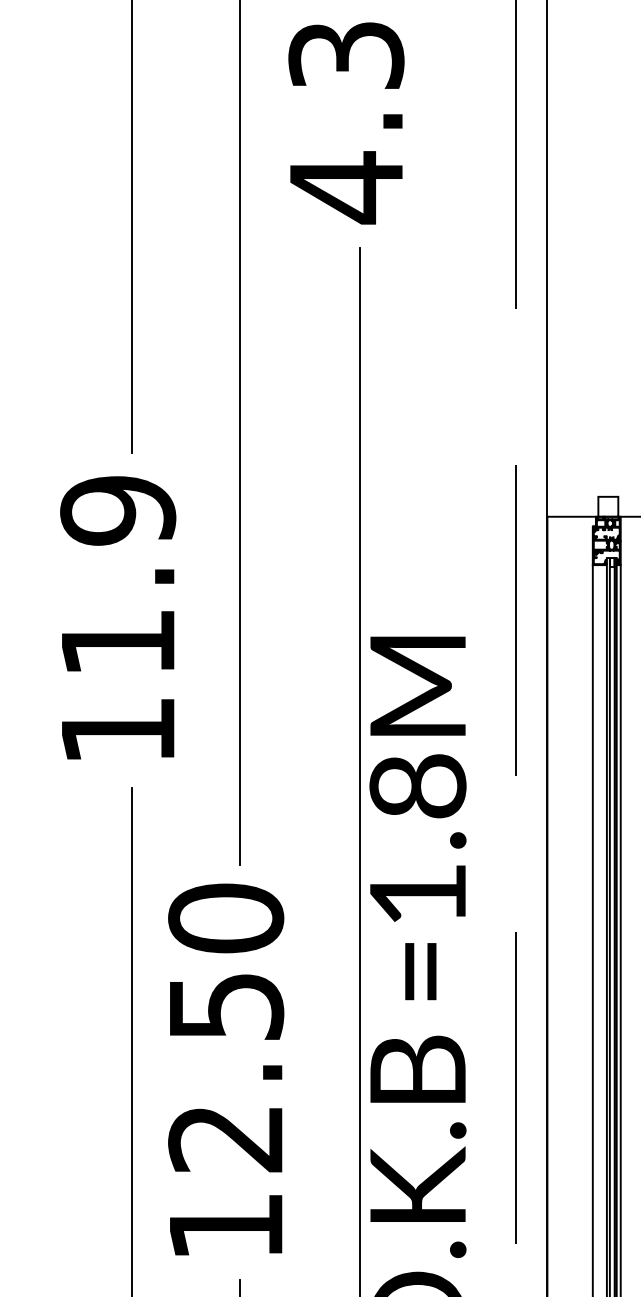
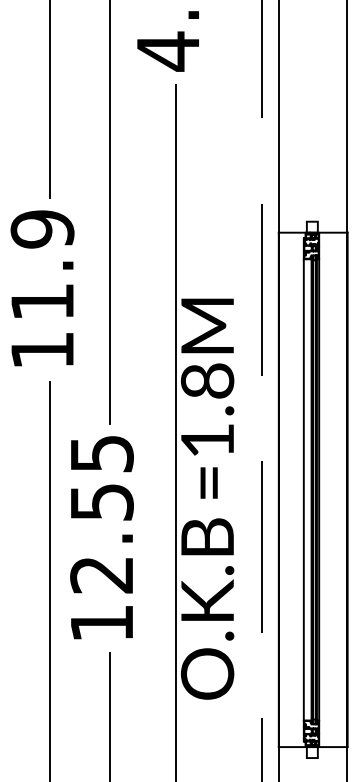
text: (225, 917) -> (101, 453), 12.50 -> 12.55

